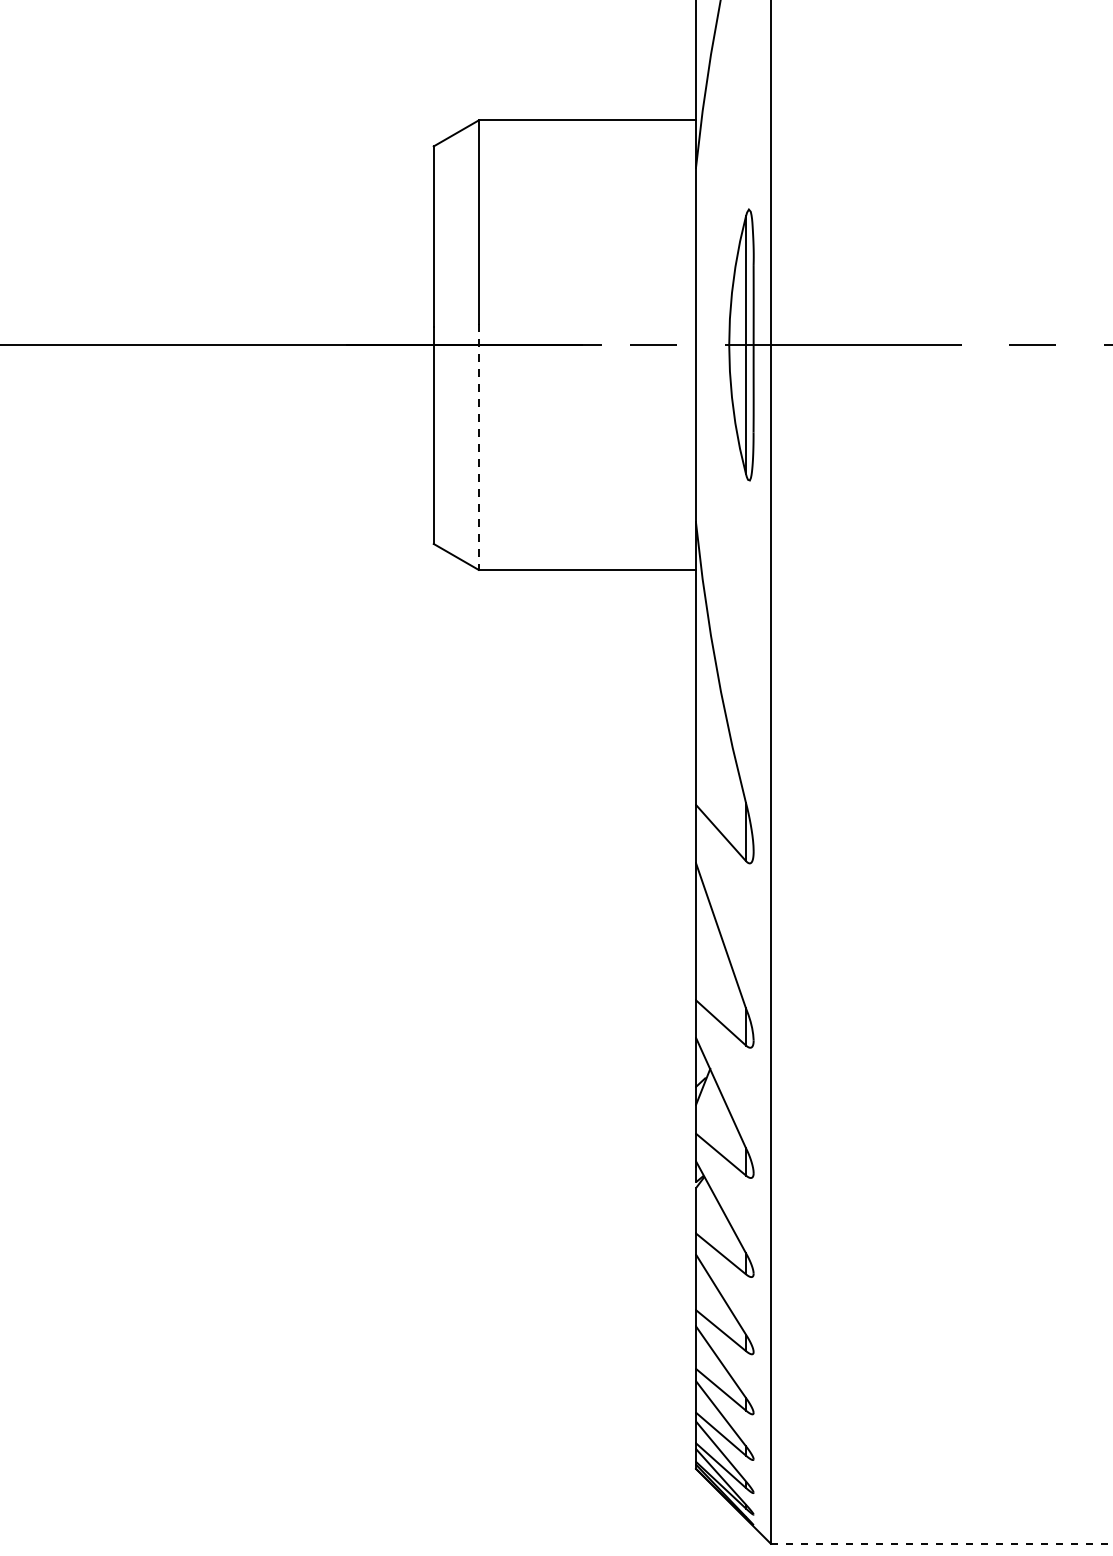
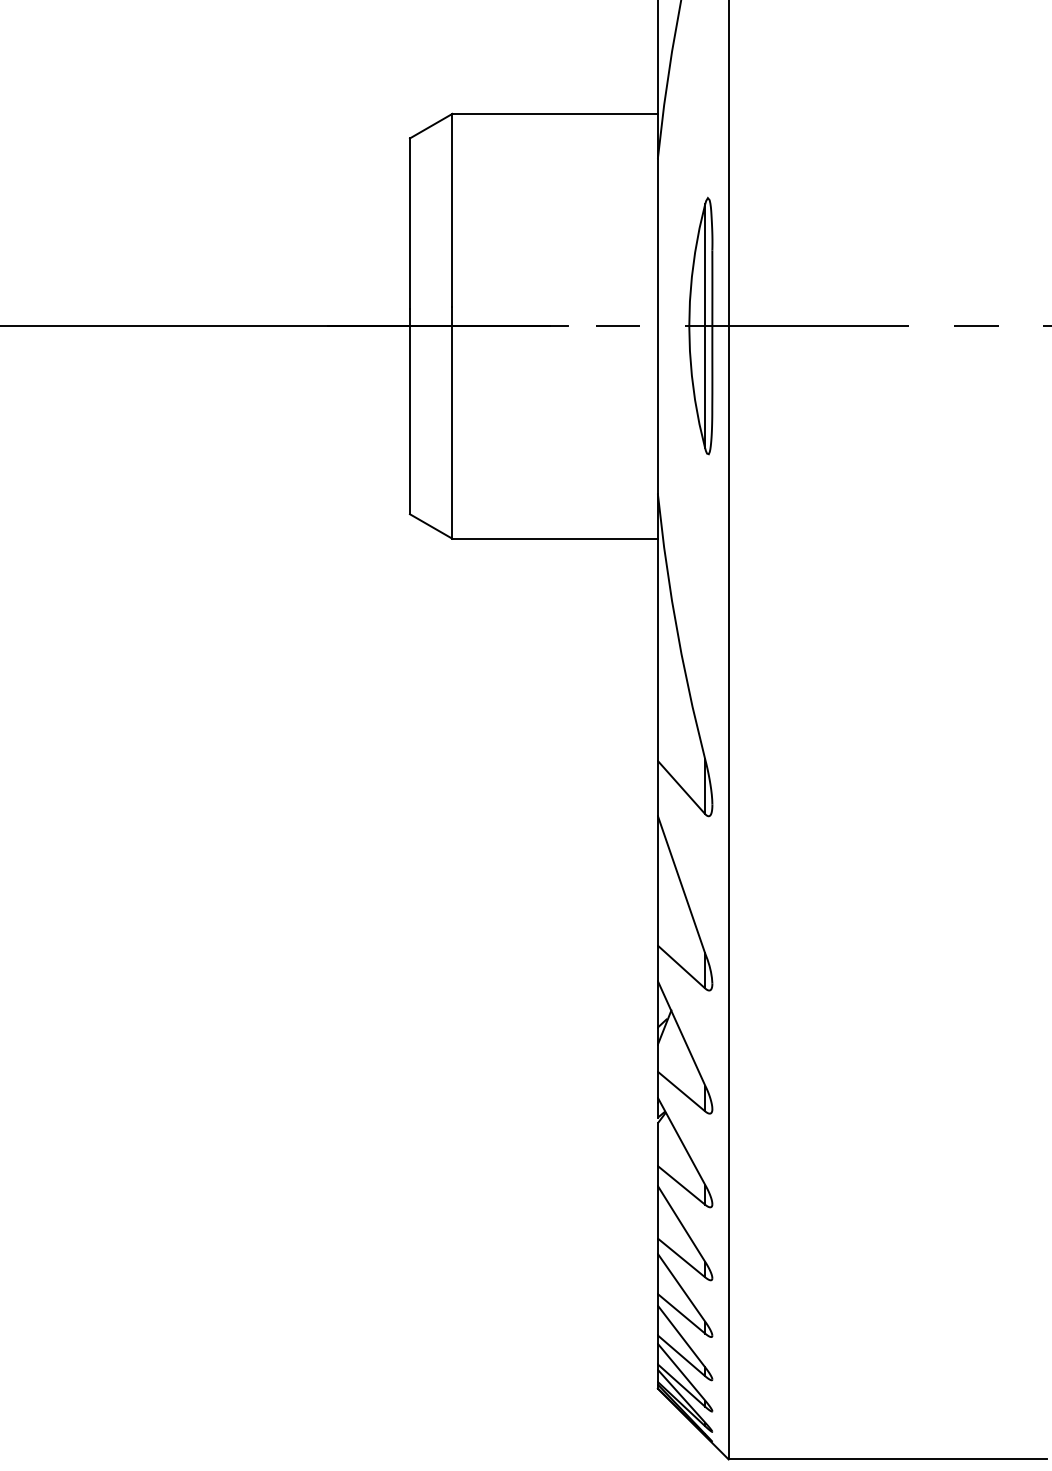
line: (478, 447) -> (452, 423), dashed -> solid
line: (939, 1543) -> (888, 1459), dashed -> solid

